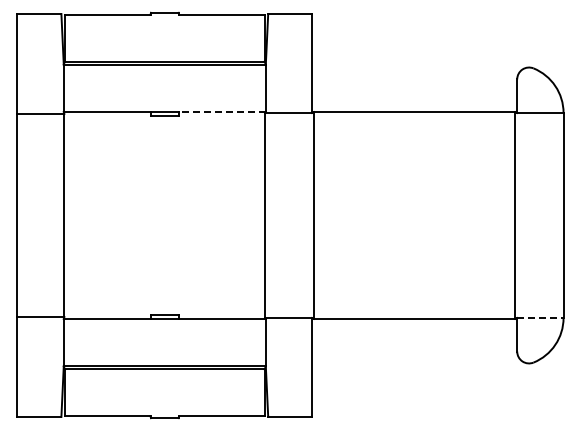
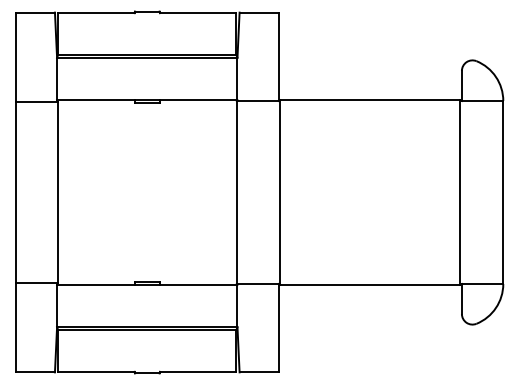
line: (221, 112) -> (197, 100), dashed -> solid
line: (540, 318) -> (482, 284), dashed -> solid

